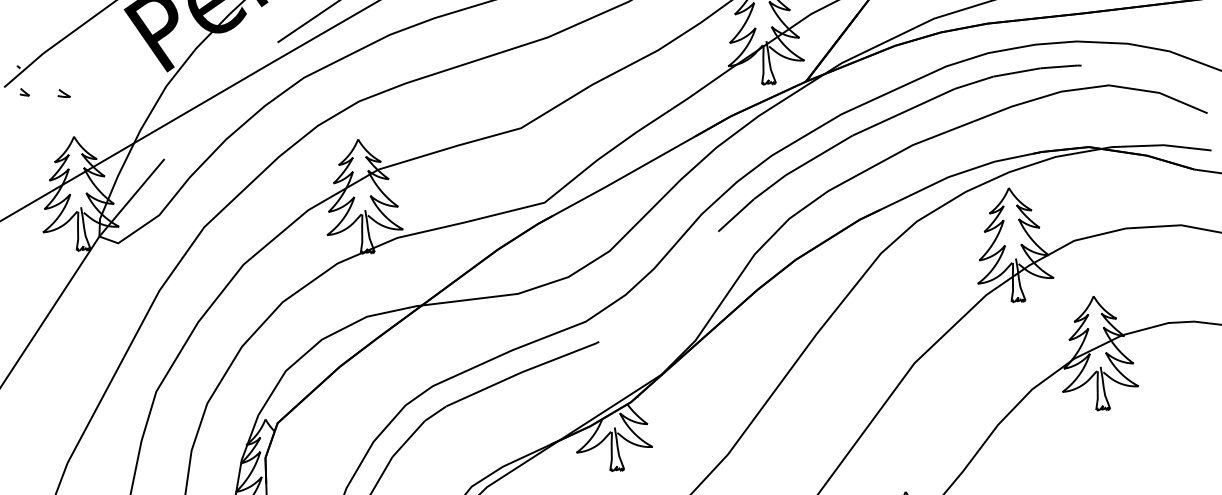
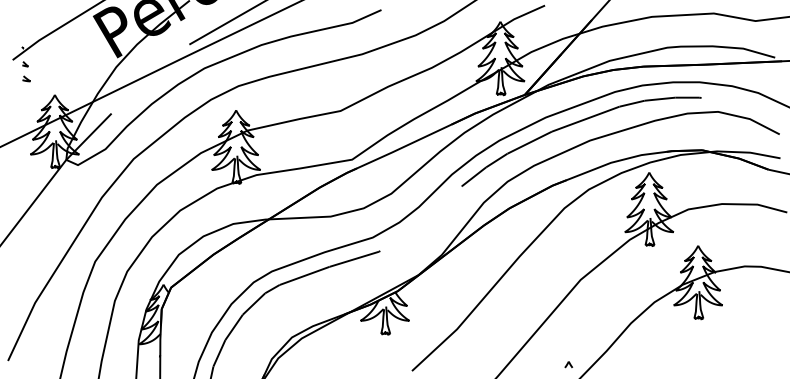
curve: (63, 92) -> (26, 78), moved

